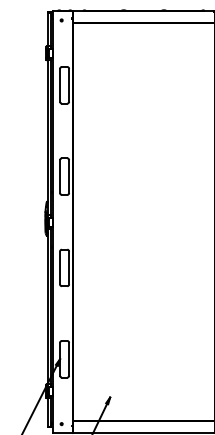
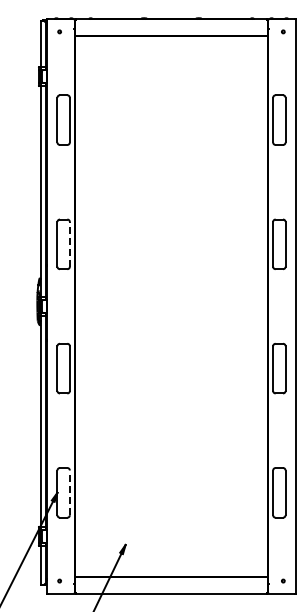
line: (68, 175) -> (69, 243), solid -> dashed
line: (68, 359) -> (69, 492), solid -> dashed

